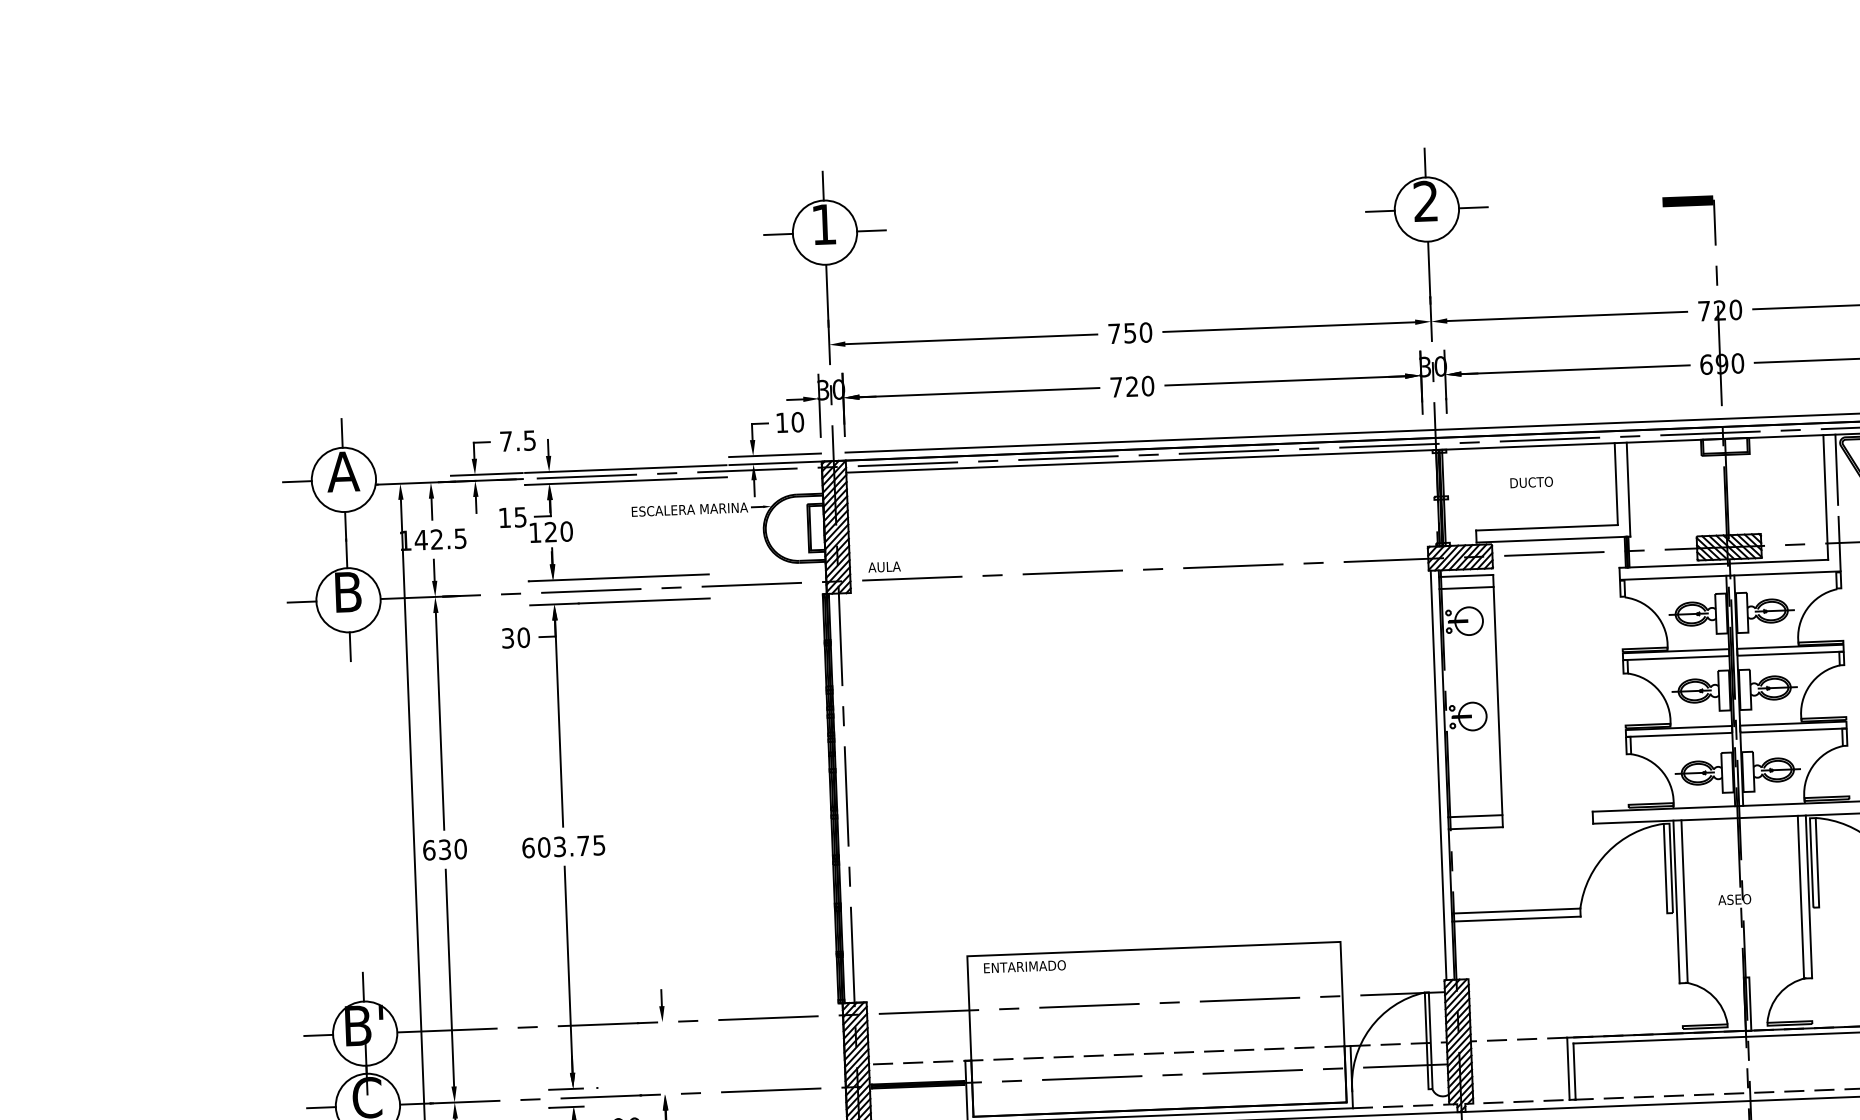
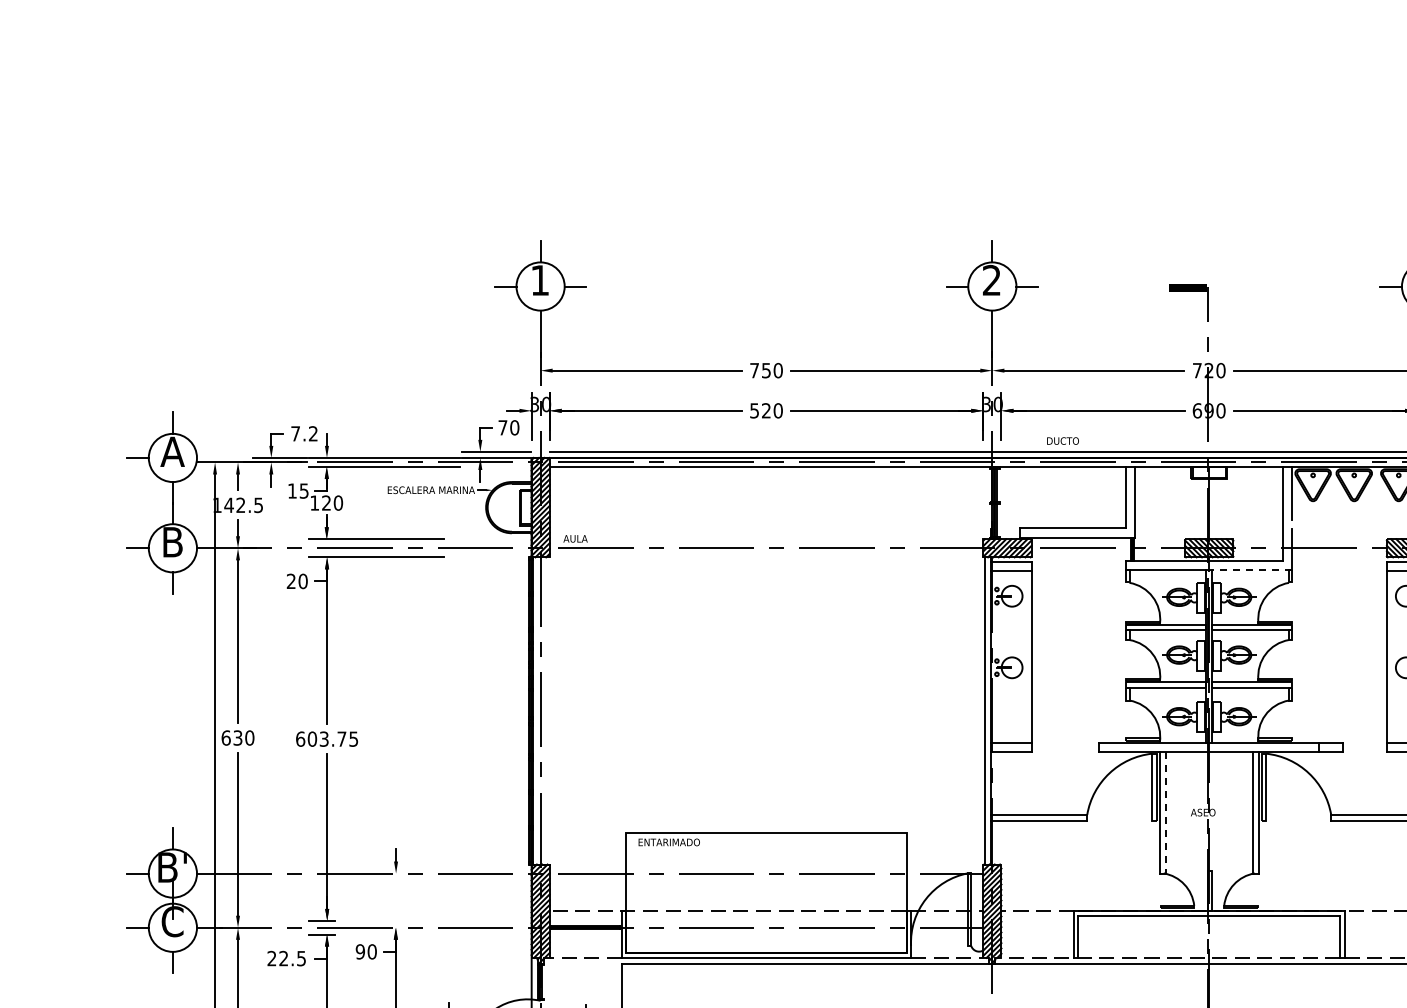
text: (1116, 386) -> (754, 410), 720 -> 520
text: (781, 422) -> (502, 427), 10 -> 70
text: (529, 440) -> (313, 433), 7.5 -> 7.2
text: (1530, 481) -> (1062, 440), moved
line: (1785, 573) -> (1250, 569), solid -> dashed
text: (508, 638) -> (291, 581), 30 -> 20
line: (1684, 902) -> (1165, 813), solid -> dashed

